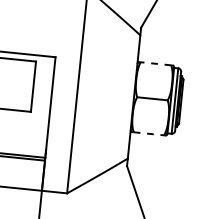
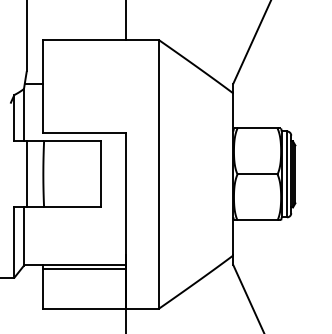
line: (155, 63) -> (257, 128), dashed -> solid
line: (149, 133) -> (258, 220), dashed -> solid

